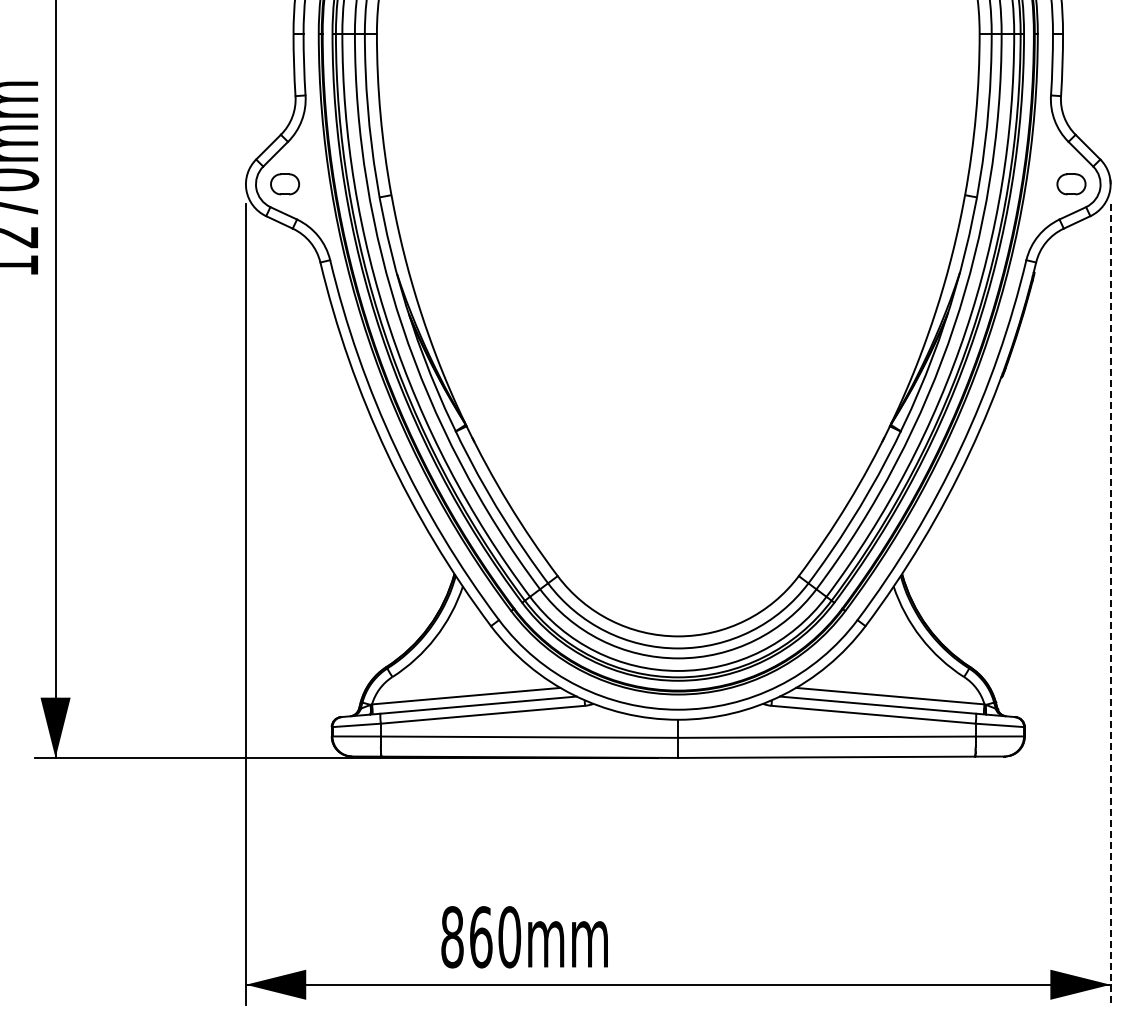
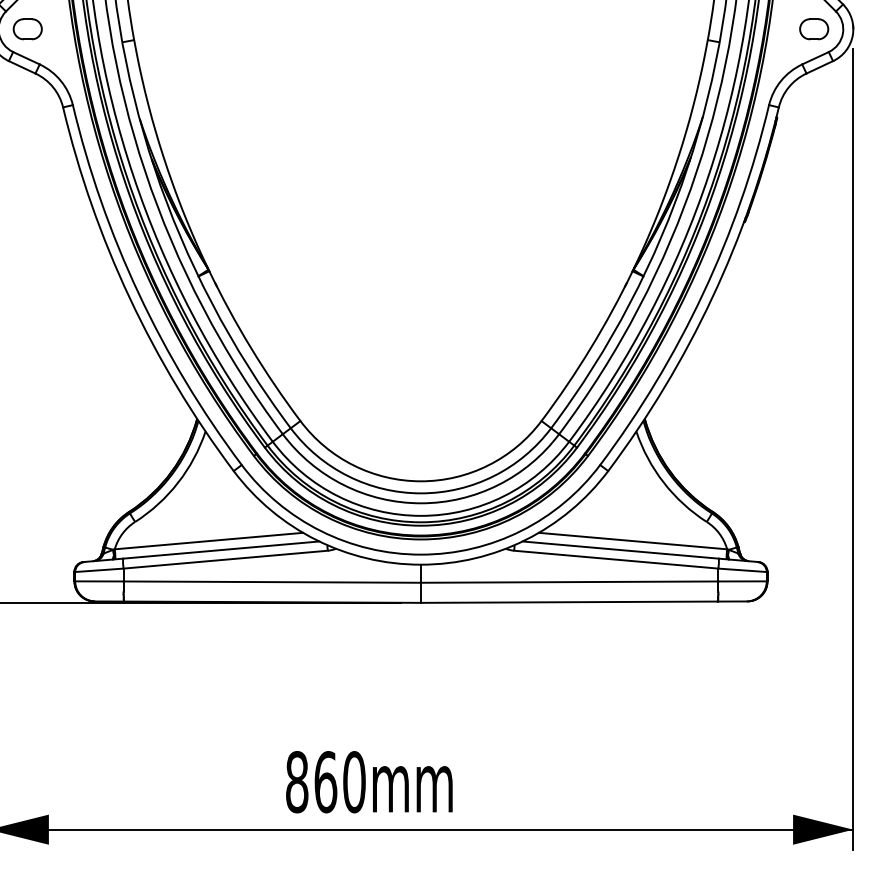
line: (1110, 605) -> (853, 450), dashed -> solid
text: (524, 937) -> (369, 782), moved

